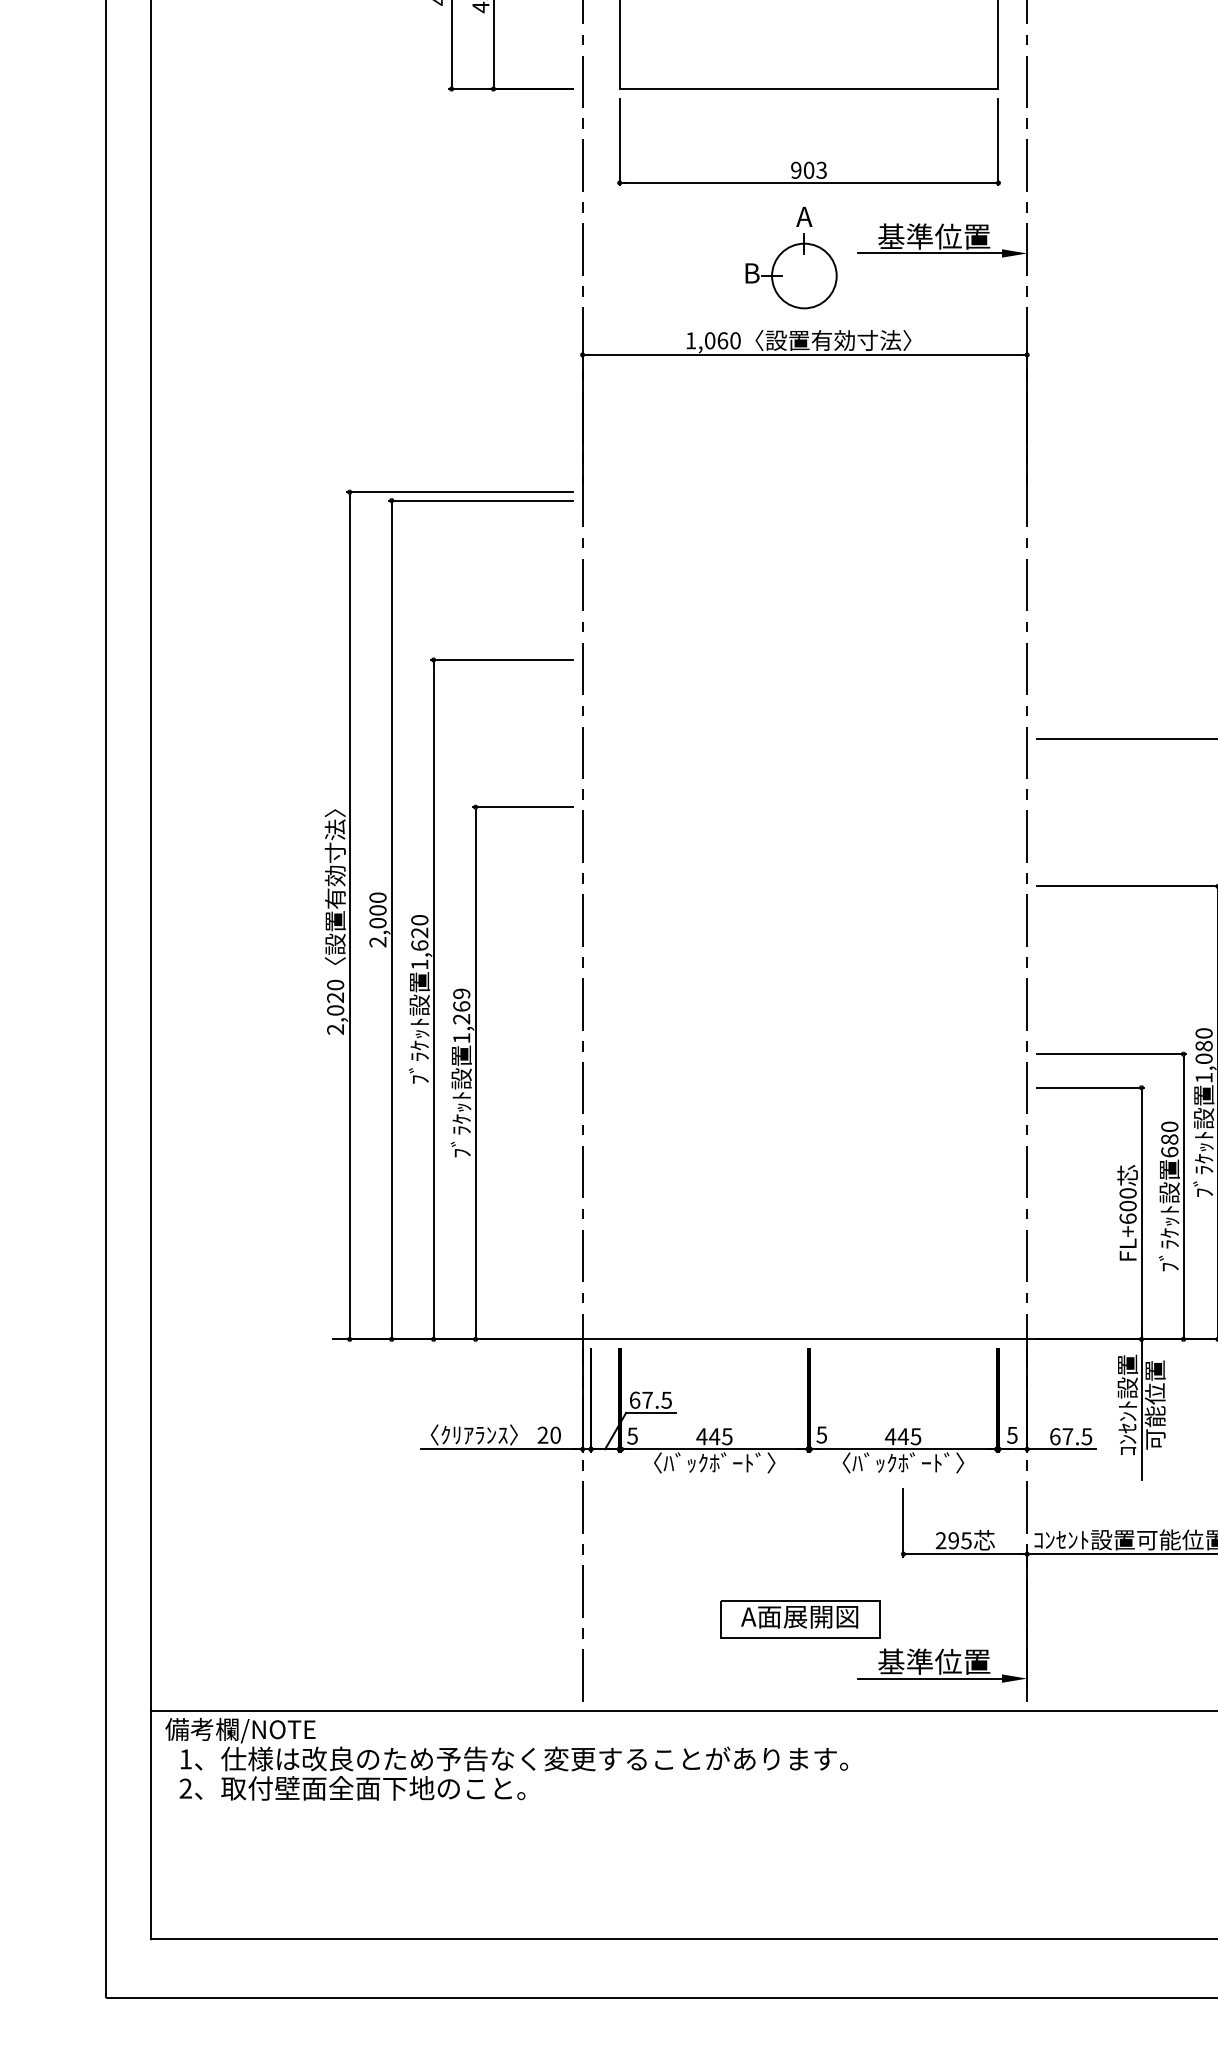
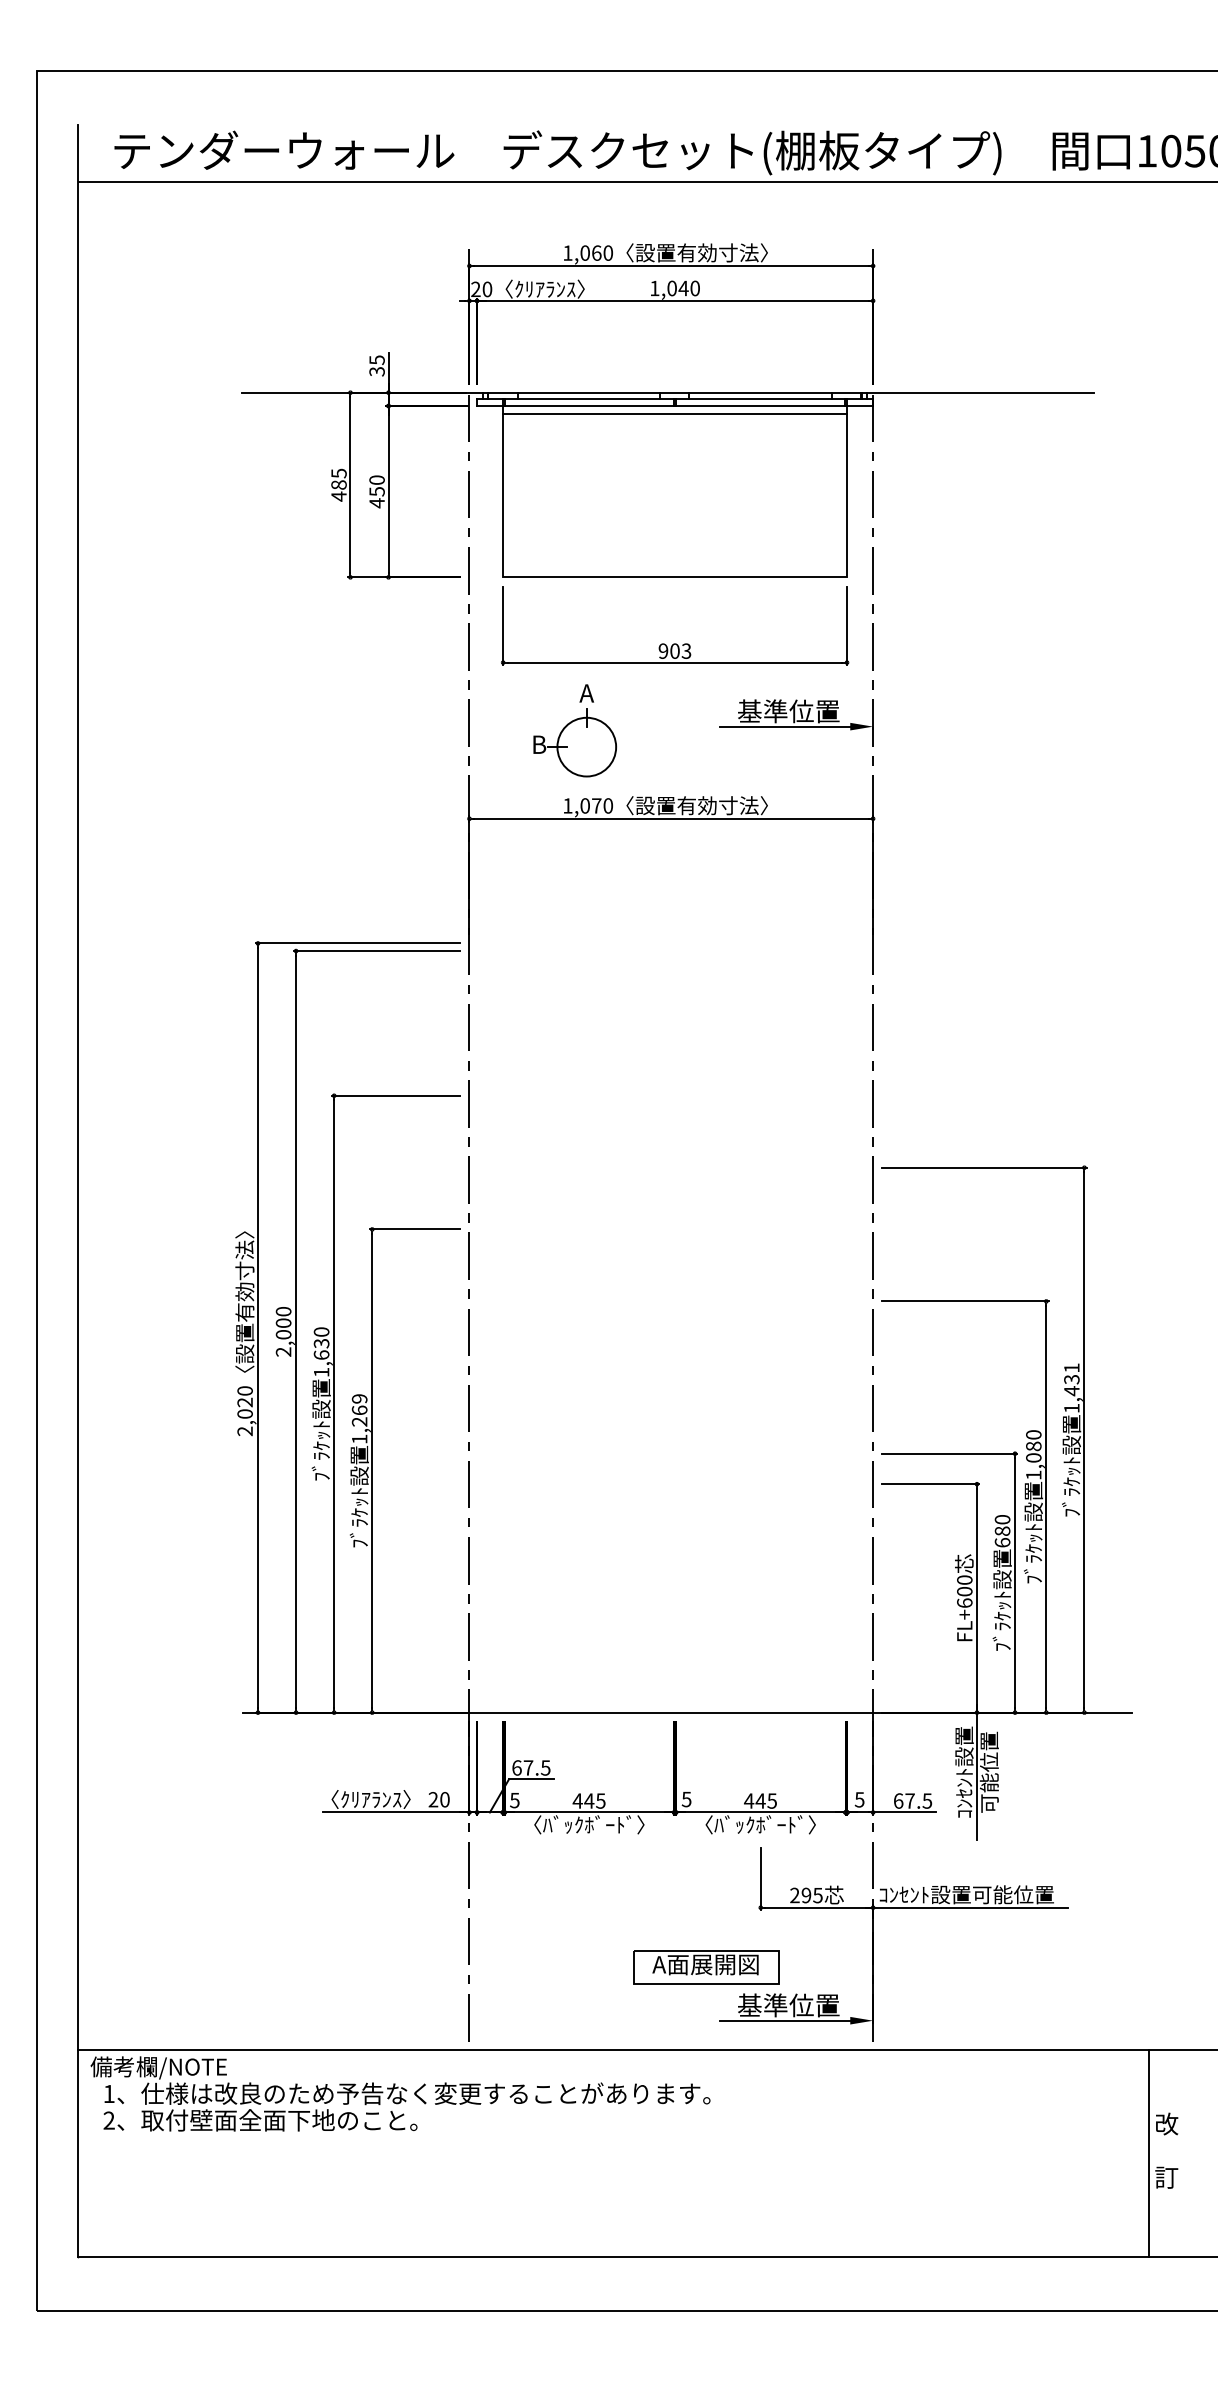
part: (790, 257) -> (574, 730), moved
text: (722, 340) -> (596, 805), 1,060 -> 1,070
text: (419, 932) -> (321, 1343), 1,620 -> 1,630
part: (800, 1620) -> (706, 1967), moved

